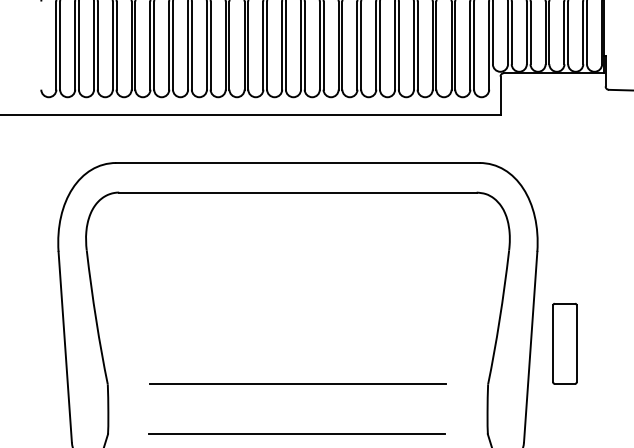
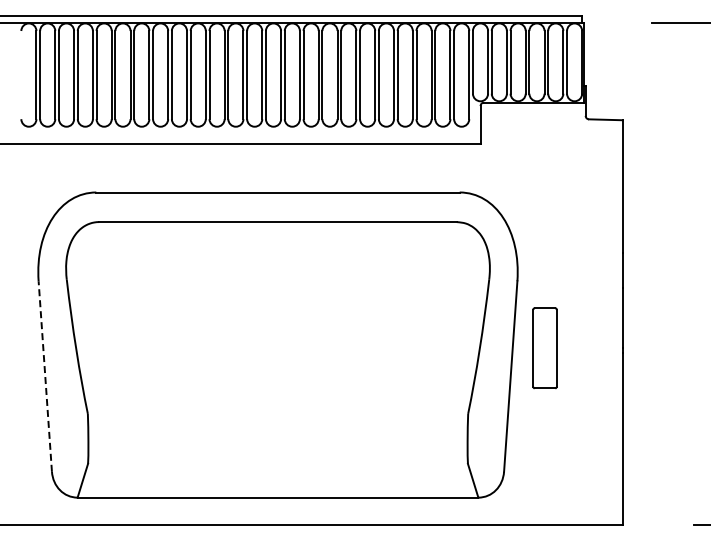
part: (564, 344) -> (544, 348), moved
line: (65, 347) -> (45, 376), solid -> dashed
line: (297, 384) -> (277, 413), removed
line: (297, 434) -> (277, 463), removed

